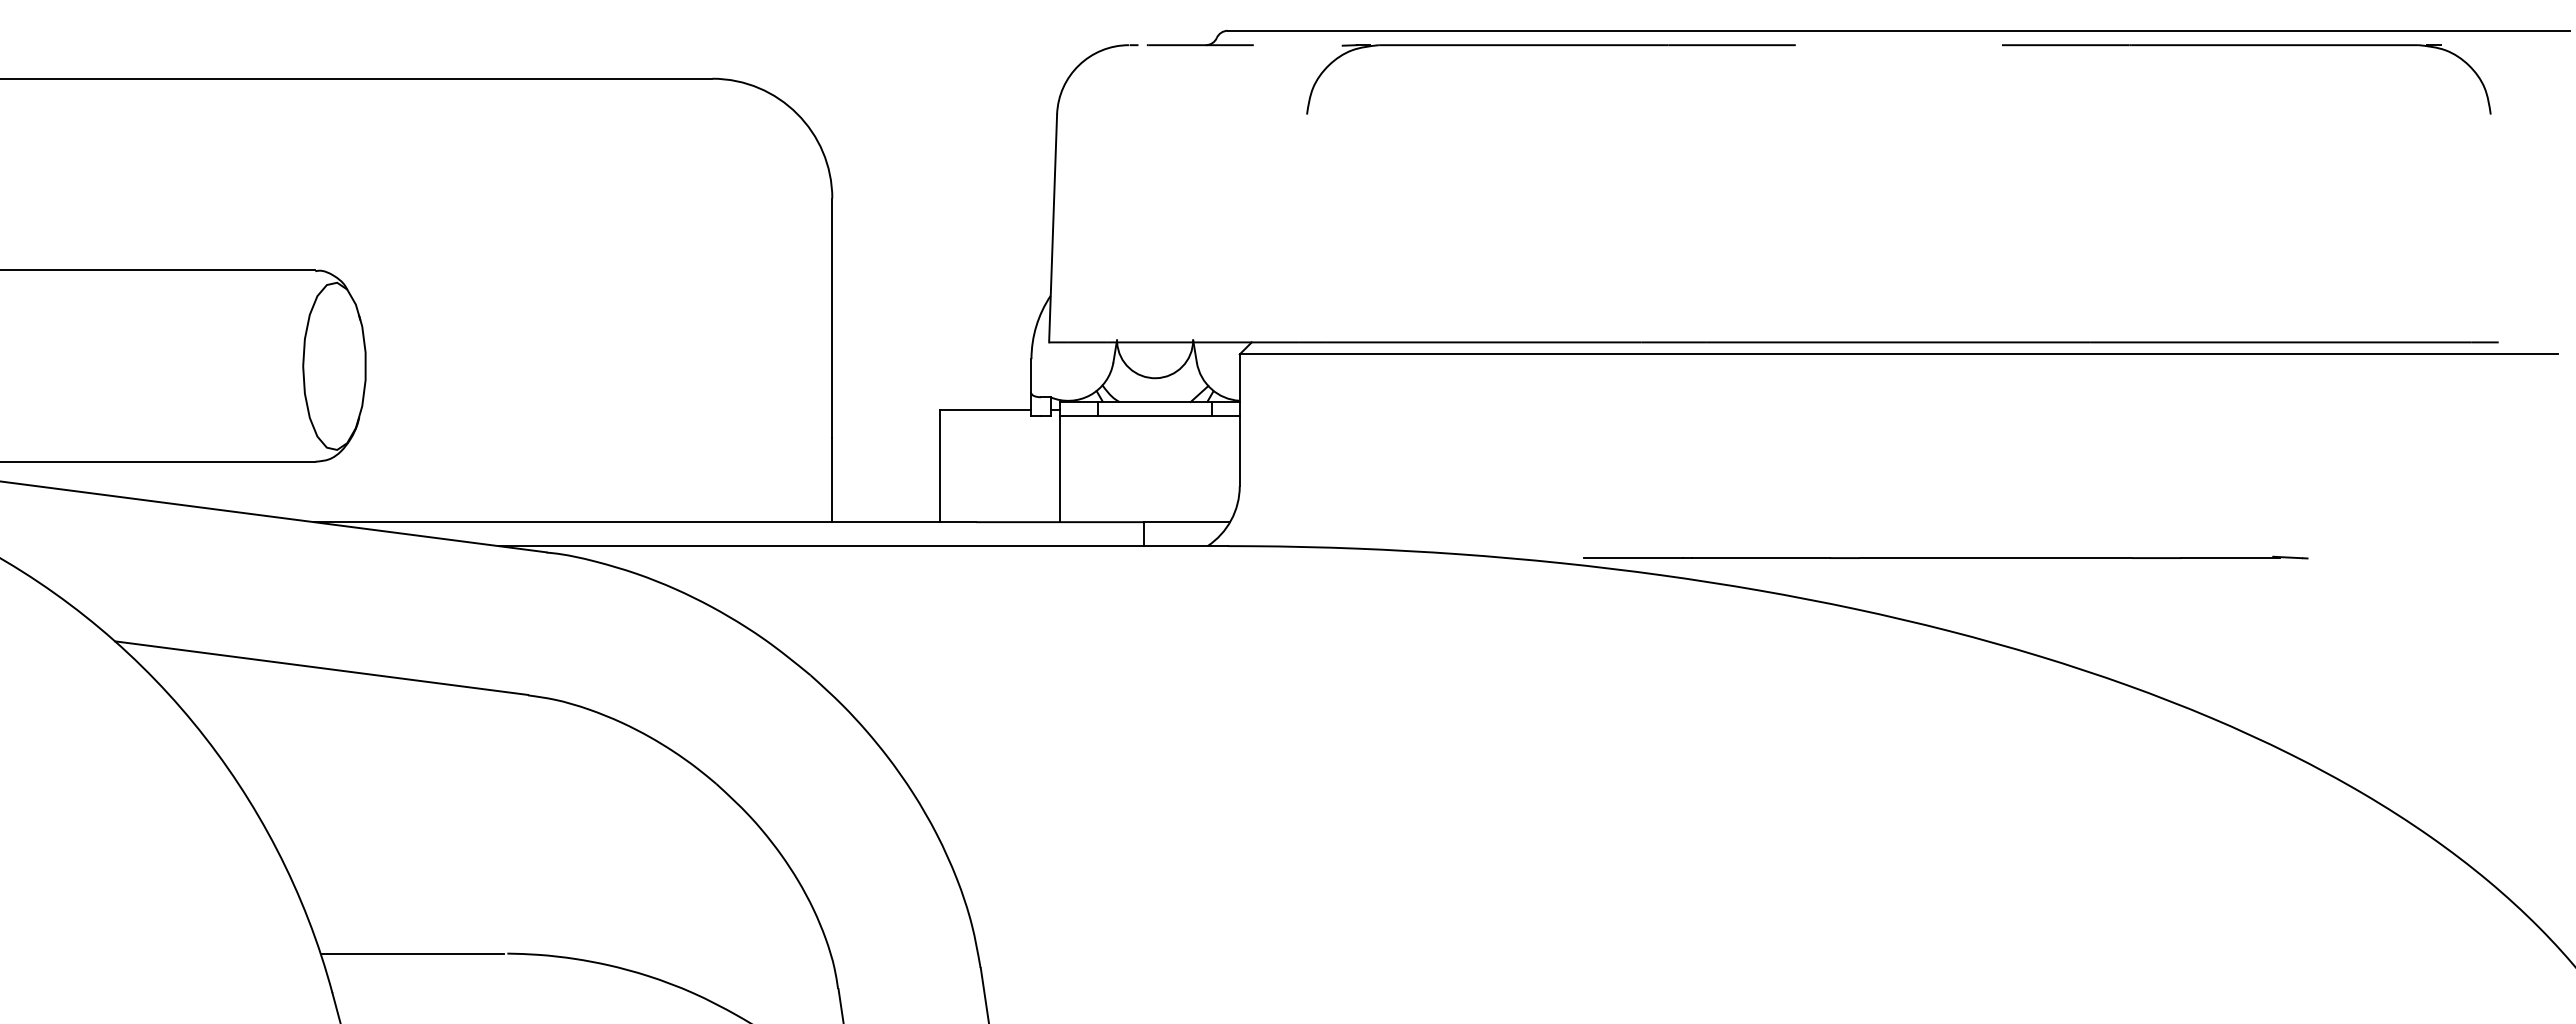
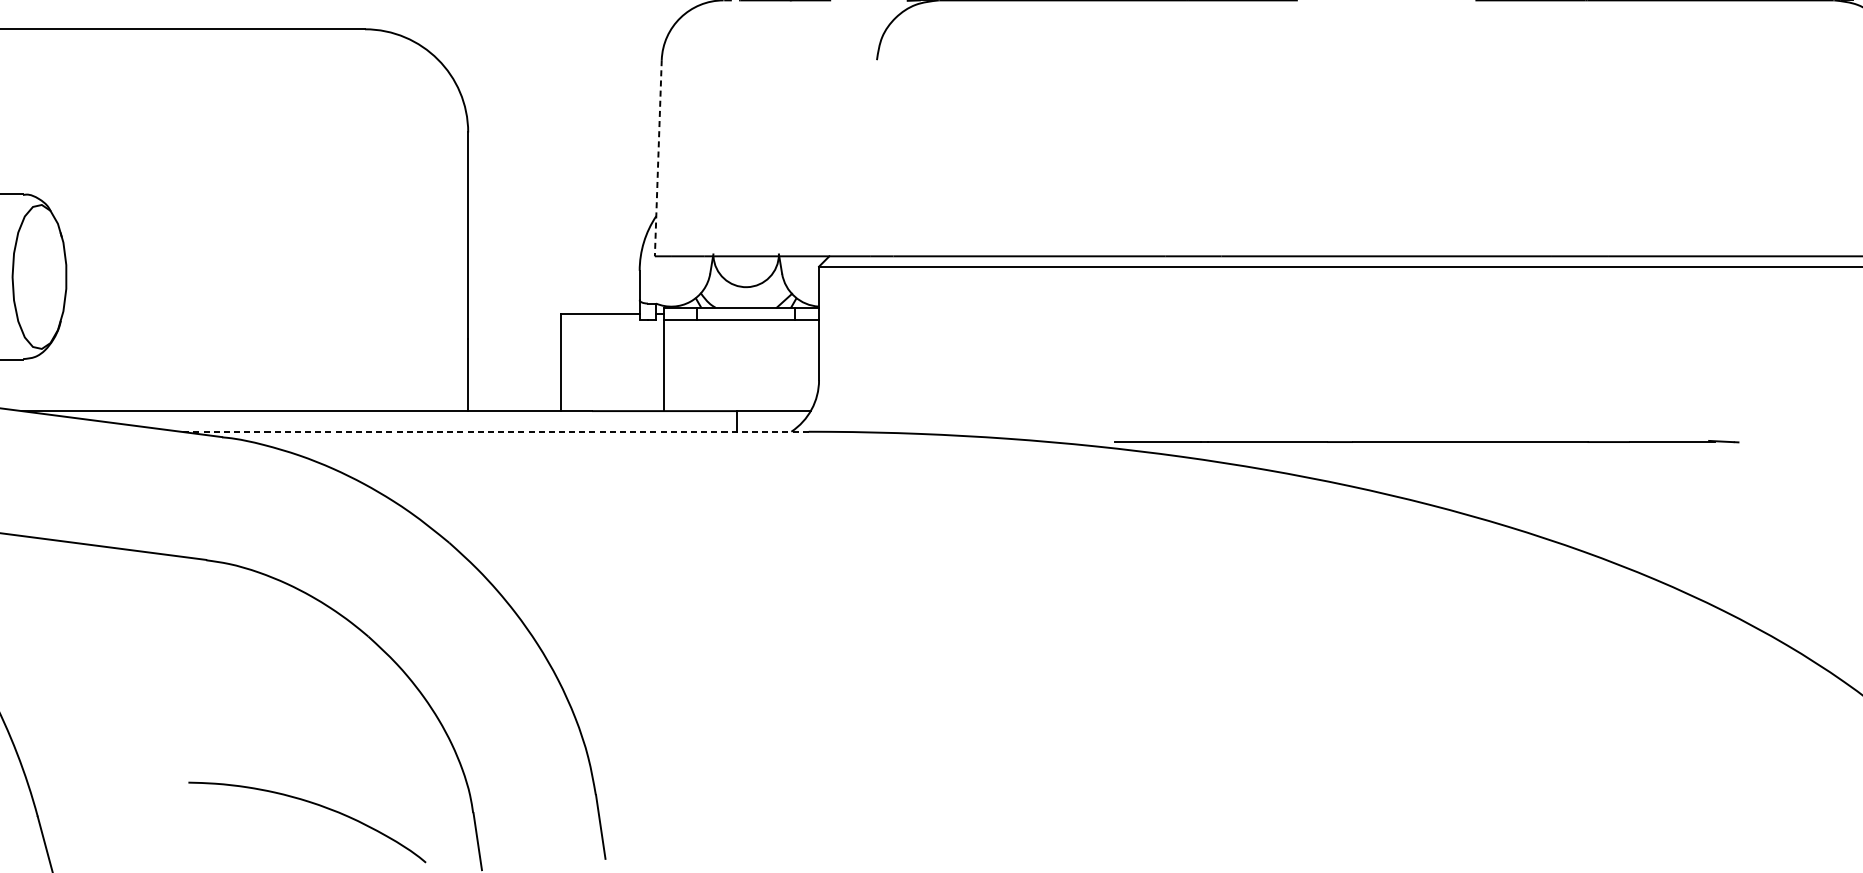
line: (1053, 228) -> (658, 158), solid -> dashed
line: (863, 546) -> (495, 432), solid -> dashed
line: (411, 953) -> (105, 782), removed

